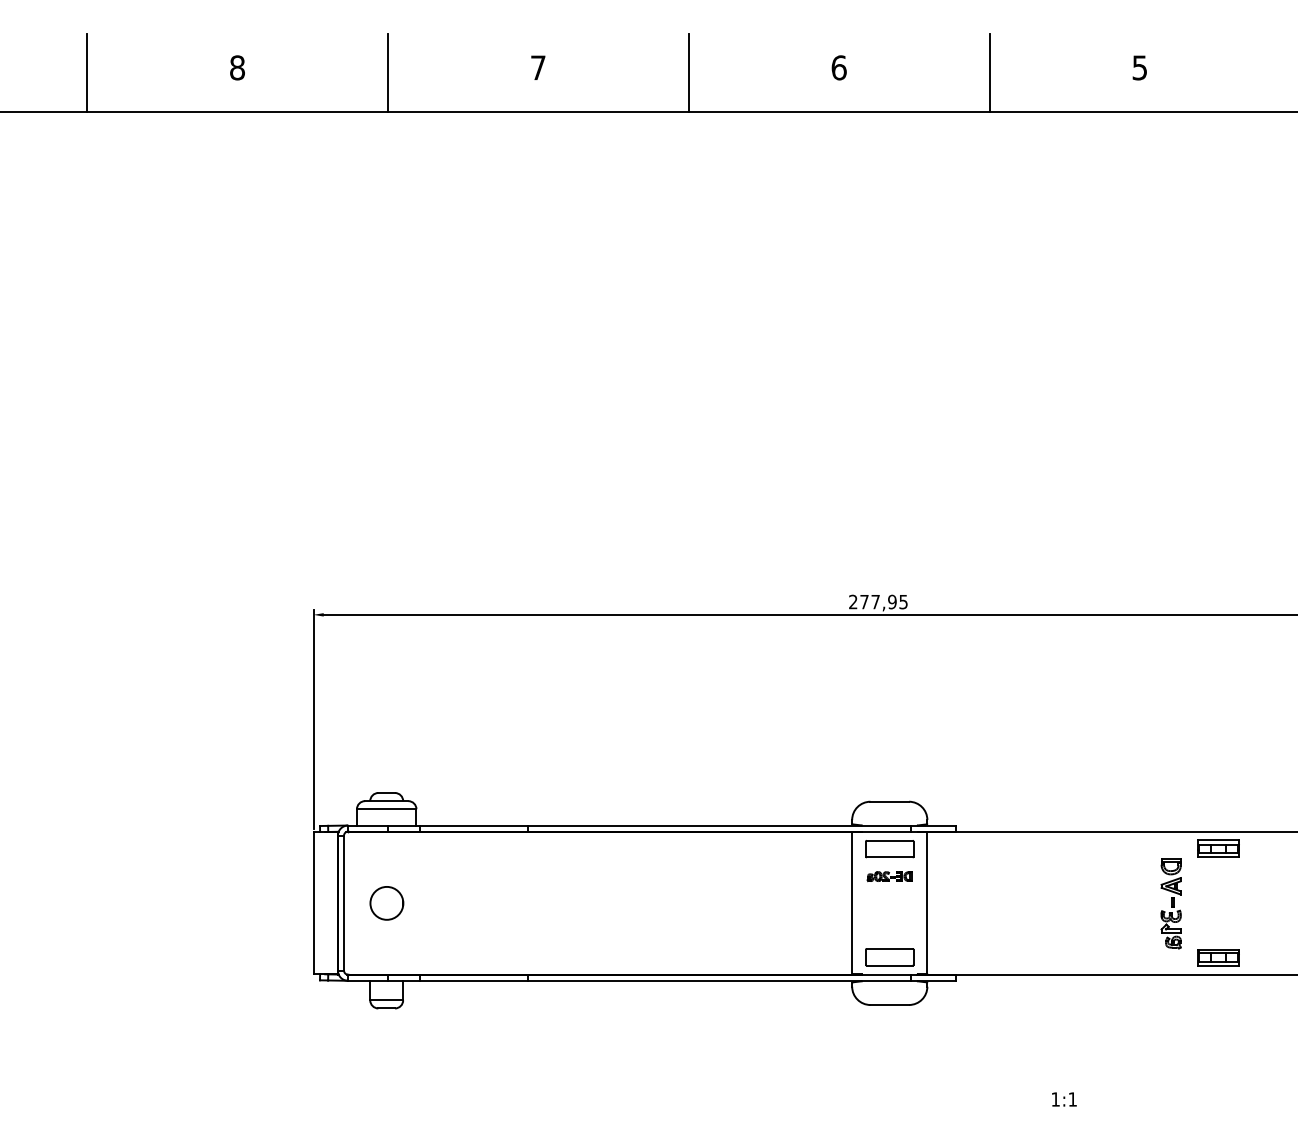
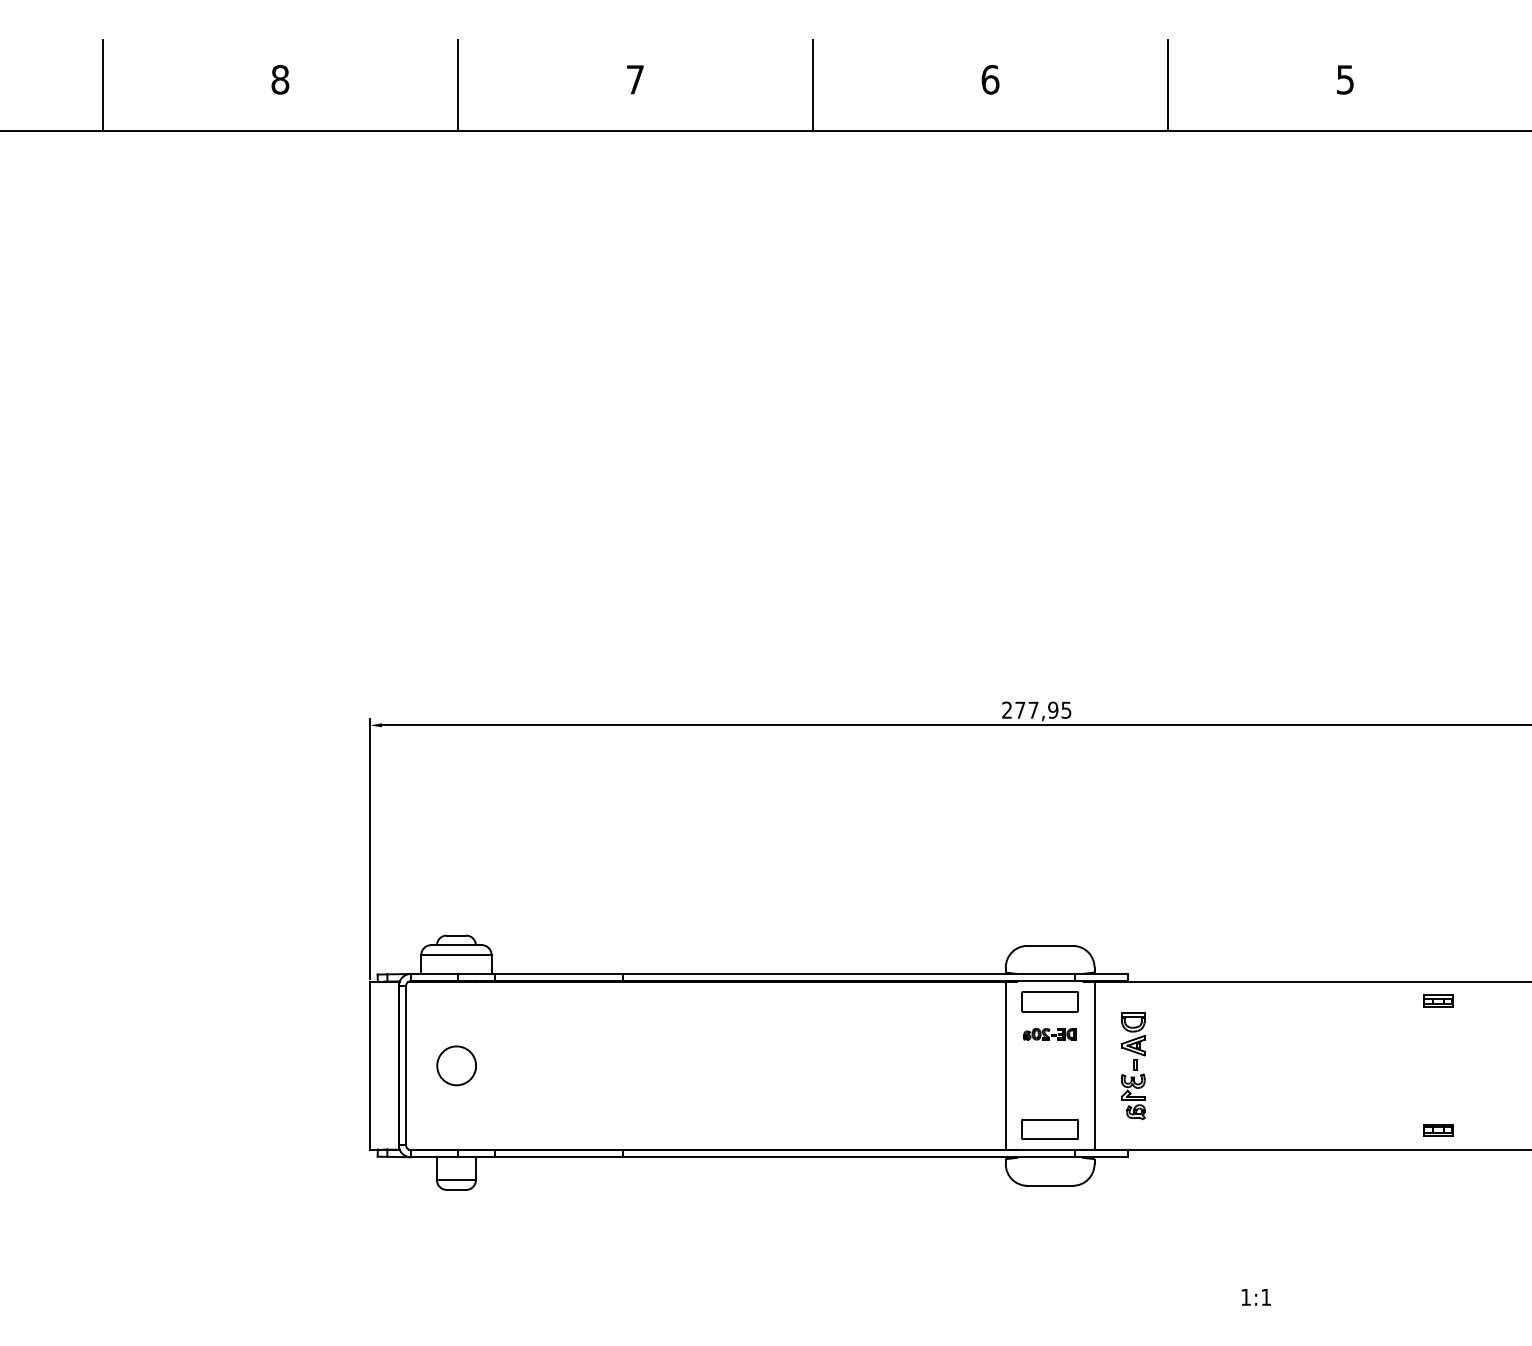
part: (1218, 848) -> (1438, 1001), size x0.6
part: (1170, 903) -> (1132, 1066), moved
part: (1218, 958) -> (1438, 1130), size x0.6

